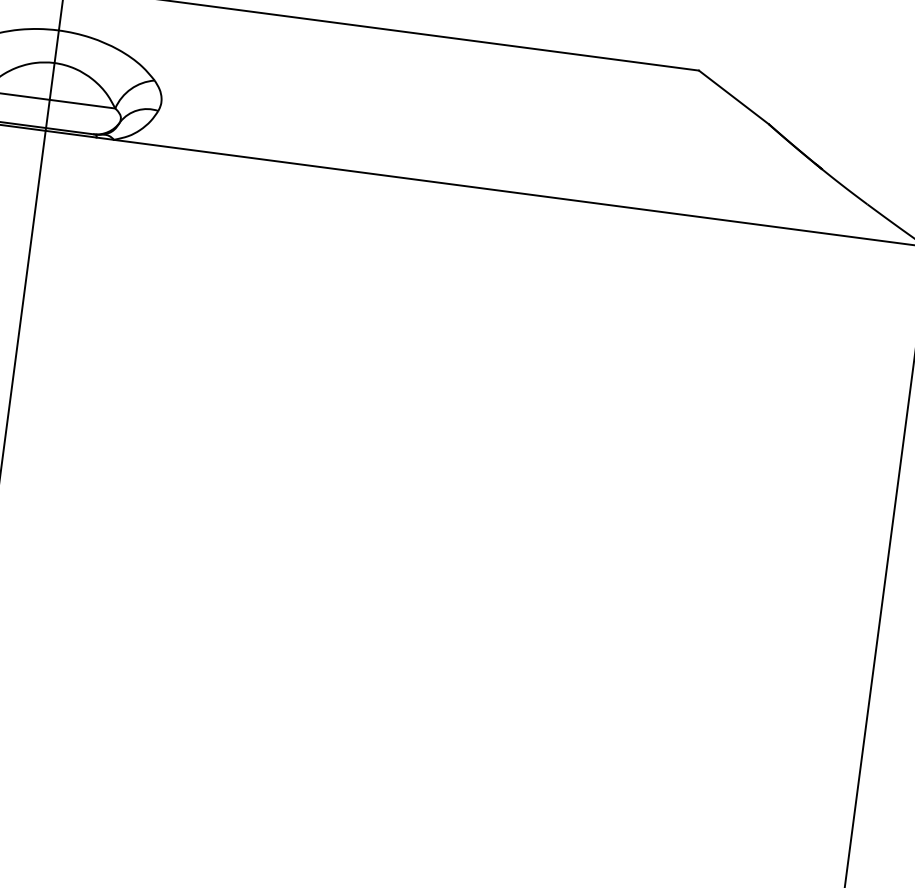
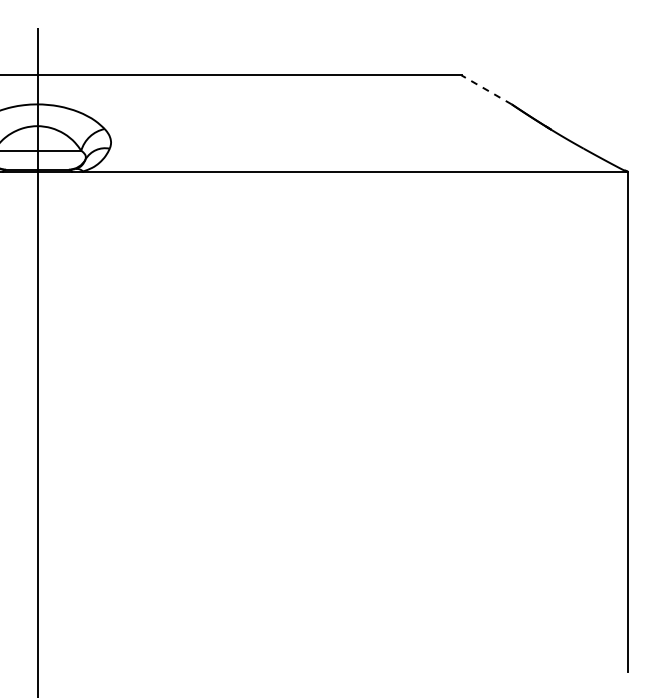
line: (733, 96) -> (486, 89), solid -> dashed

